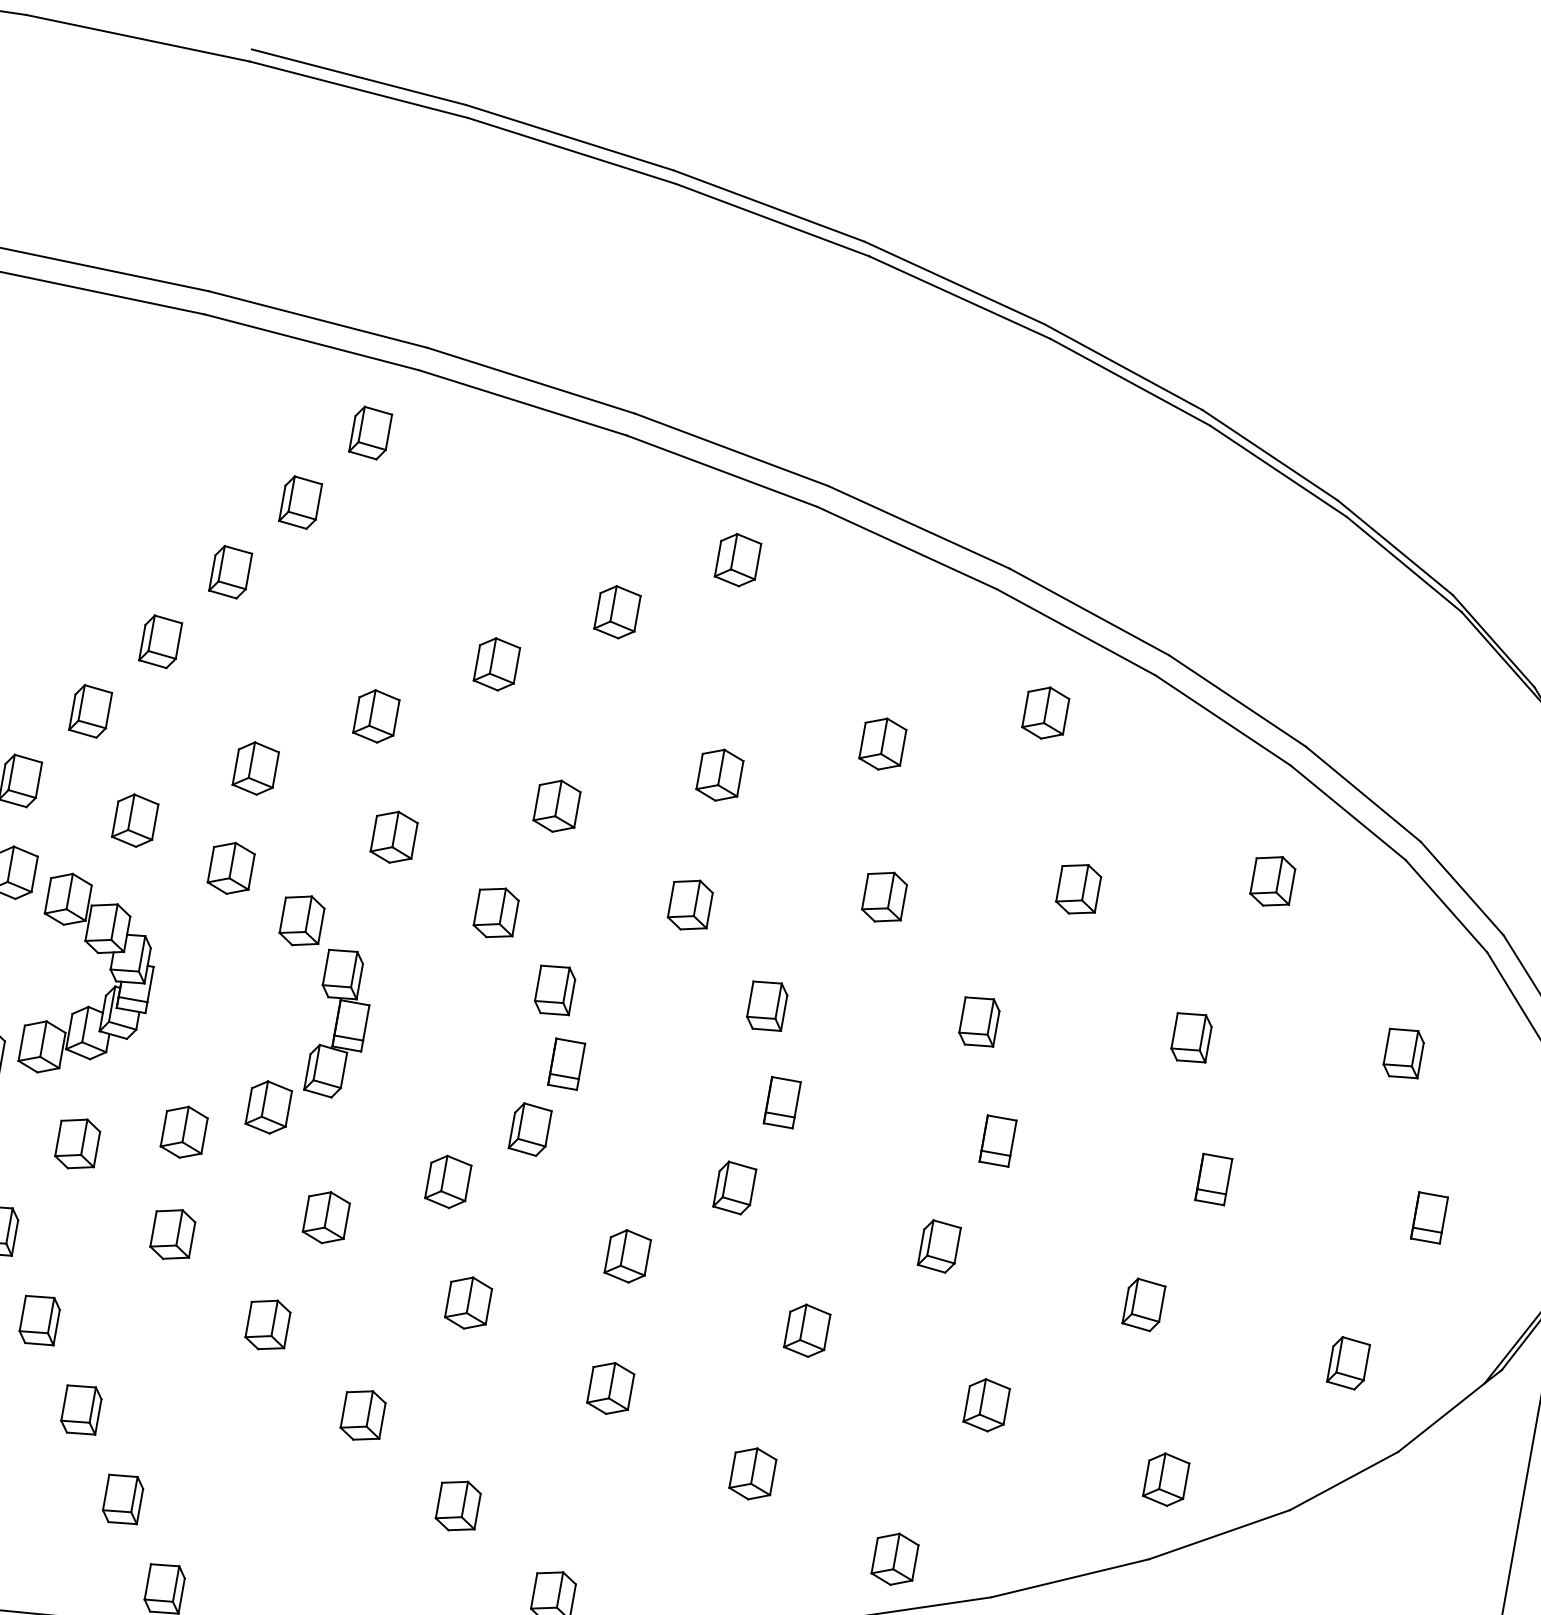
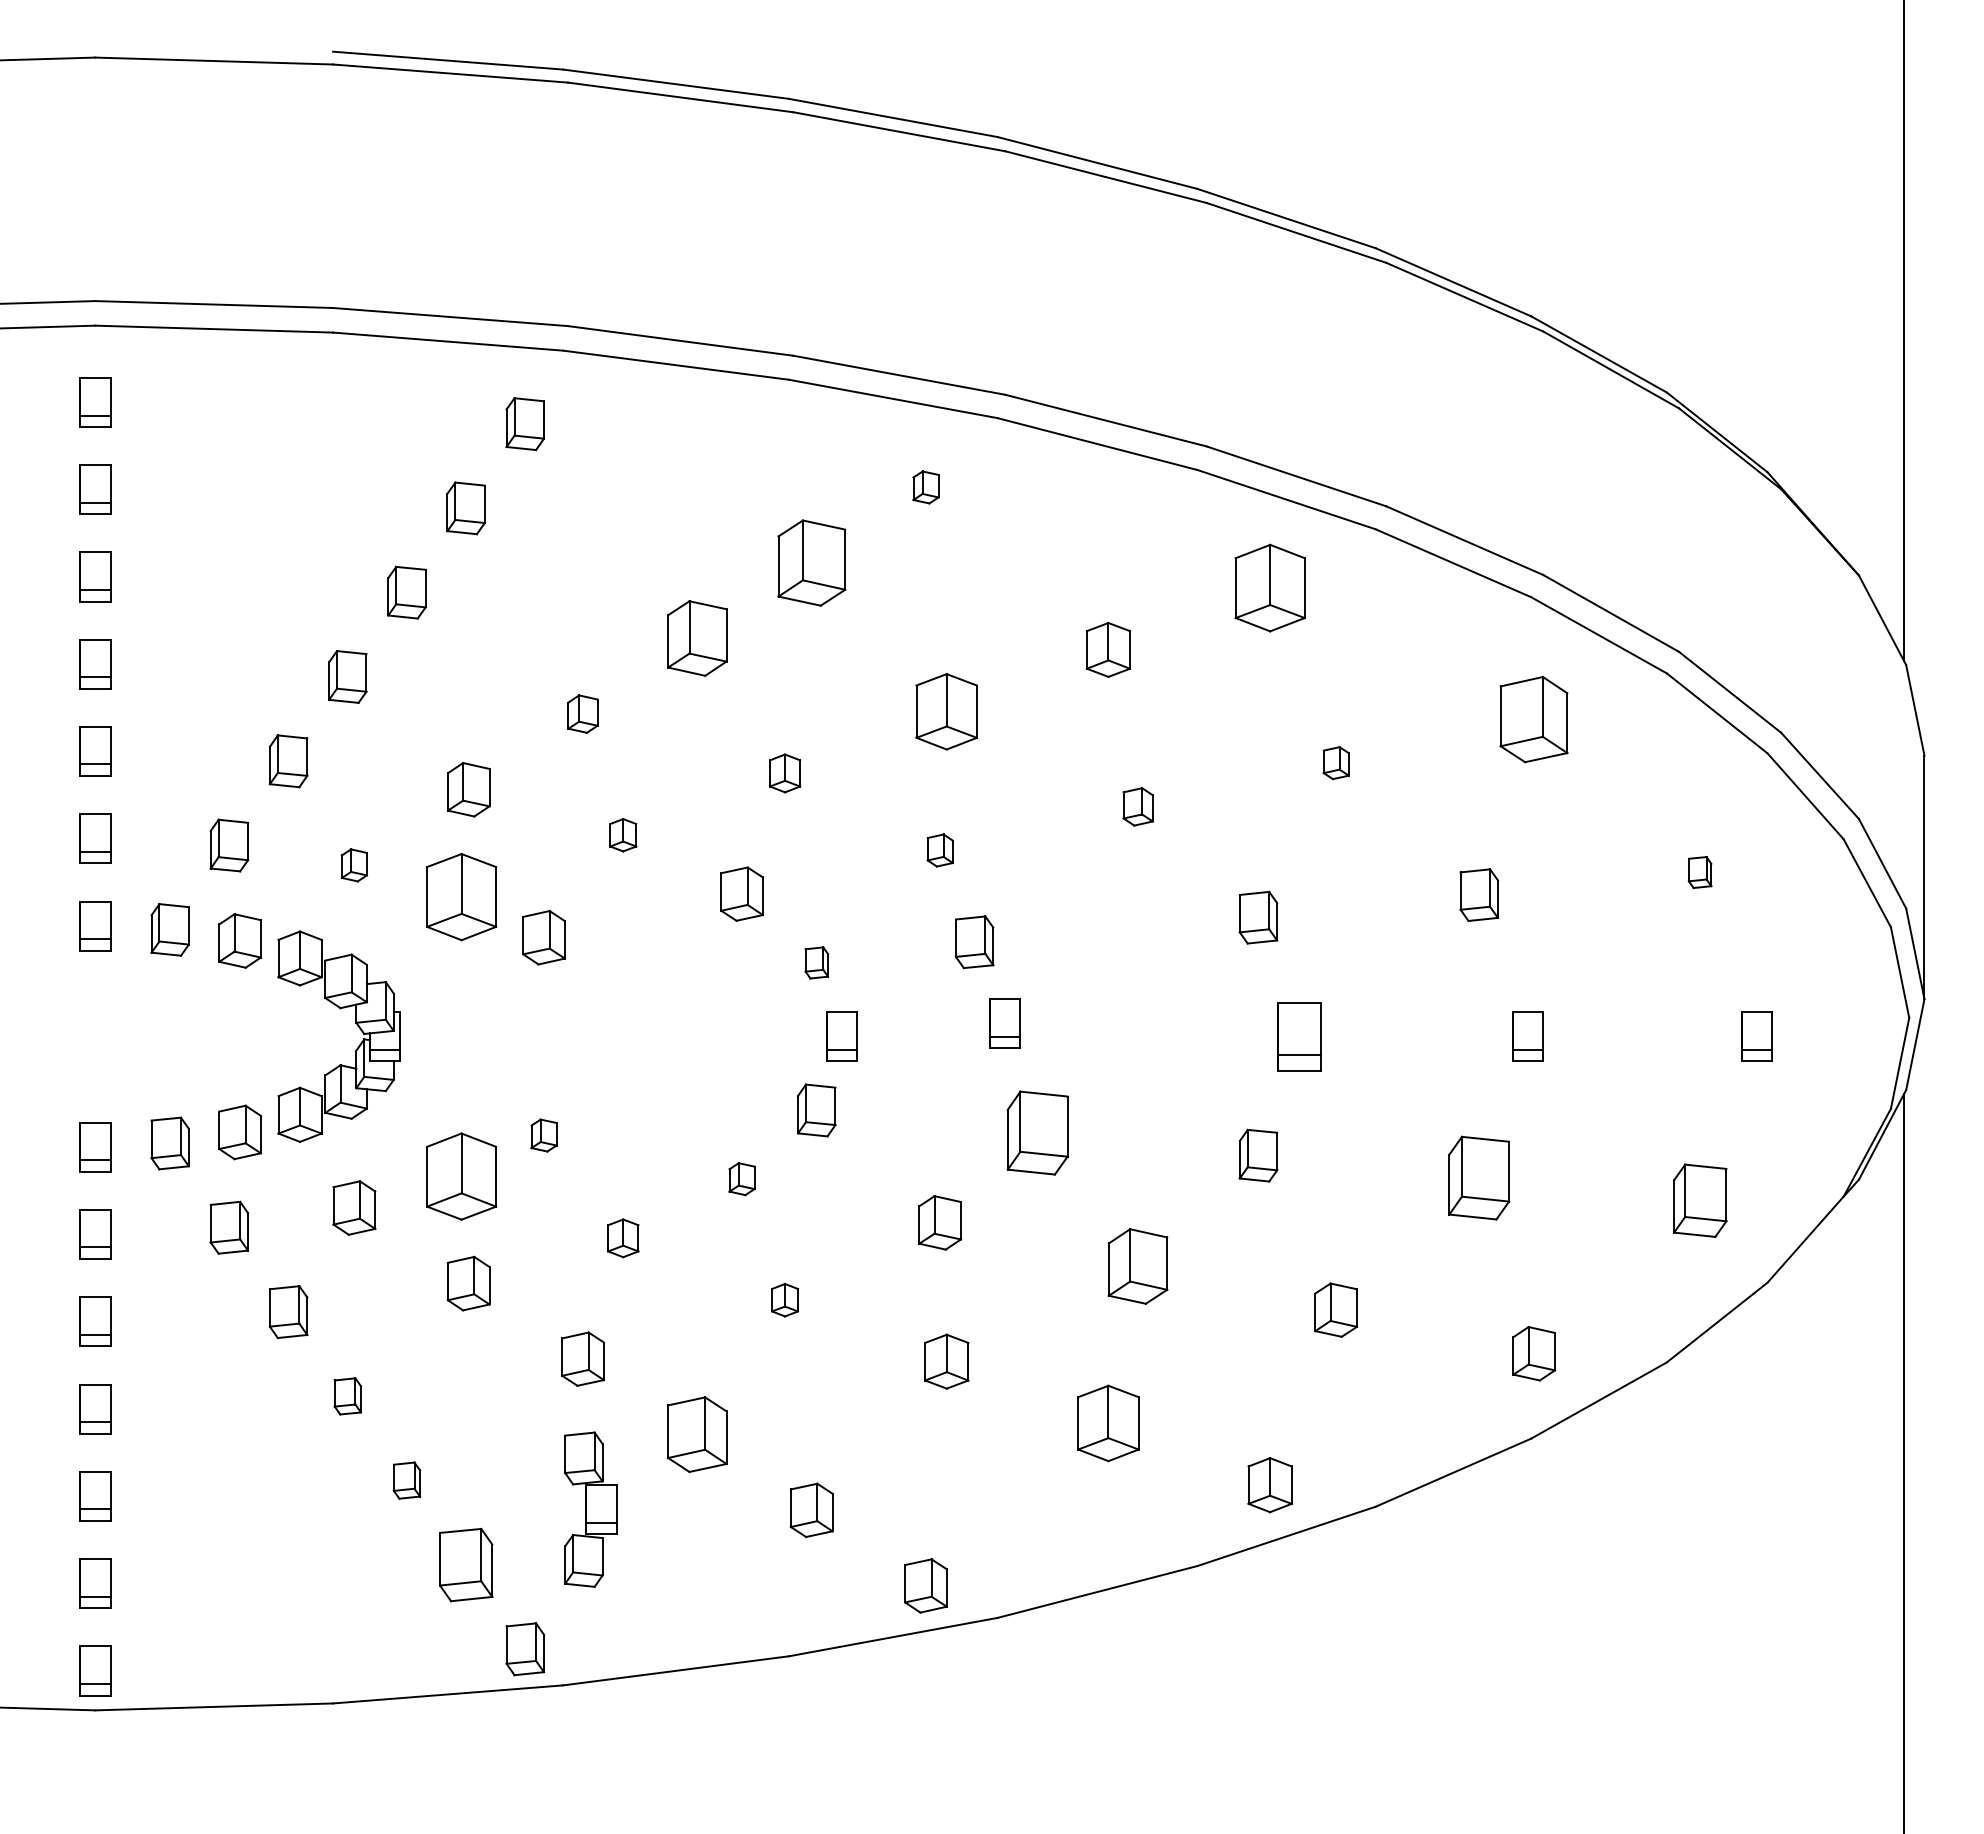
part: (737, 560) -> (925, 487), size x0.6
part: (617, 611) -> (811, 562), size x1.6
part: (497, 664) -> (697, 638), size x1.4
part: (1045, 713) -> (1269, 588), size x1.6
part: (375, 715) -> (582, 713), size x0.7
part: (719, 774) -> (946, 711), size x1.4
part: (556, 806) -> (784, 773), size x0.7
part: (135, 820) -> (354, 865), size x0.6
part: (393, 837) -> (622, 835), size x0.6
part: (231, 868) -> (461, 896), size x1.6
part: (1273, 881) -> (1534, 719), size x1.6
part: (1079, 888) -> (1336, 762), size x0.6
part: (884, 896) -> (1138, 806), size x0.7
part: (690, 905) -> (940, 850), size x0.6
part: (554, 989) -> (816, 962), size x0.6
part: (767, 1006) -> (974, 942), moved
part: (340, 1023) -> (590, 1509), moved
part: (1403, 1053) -> (1699, 872), size x0.6
part: (782, 1102) -> (1004, 1023), moved
part: (268, 1107) -> (543, 1135), size x0.6
part: (183, 1132) -> (461, 1176), size x1.6
part: (998, 1140) -> (1299, 1036), size x1.4
part: (447, 1181) -> (741, 1178), size x0.6
part: (734, 1187) -> (1037, 1132), size x1.6
part: (325, 1217) -> (622, 1238), size x0.7
part: (467, 1303) -> (784, 1300), size x0.6
part: (1144, 1305) -> (1479, 1178), size x1.6
part: (39, 1320) -> (347, 1396), size x0.7
part: (807, 1330) -> (1138, 1266), size x1.4
part: (1347, 1362) -> (1699, 1200), size x1.4
part: (81, 1409) -> (406, 1480), size x0.7
part: (363, 1415) -> (697, 1434), size x1.4
part: (752, 1473) -> (1108, 1423), size x1.4
part: (122, 1498) -> (465, 1564), size x1.4

